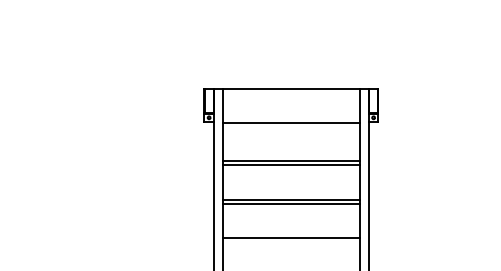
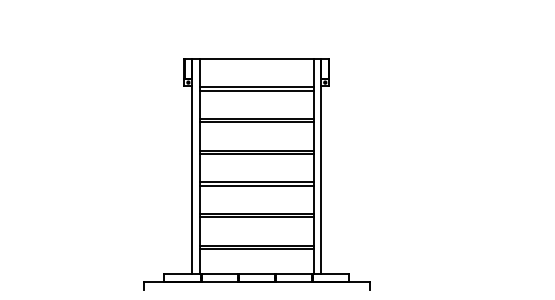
line: (290, 127) -> (256, 90), added
line: (290, 241) -> (256, 185), added

